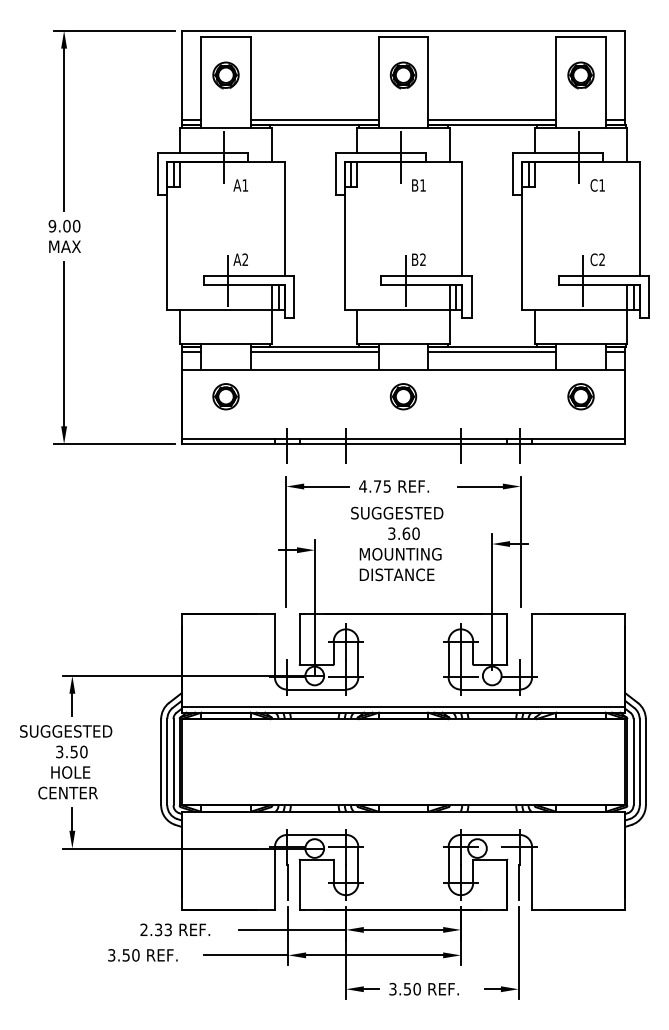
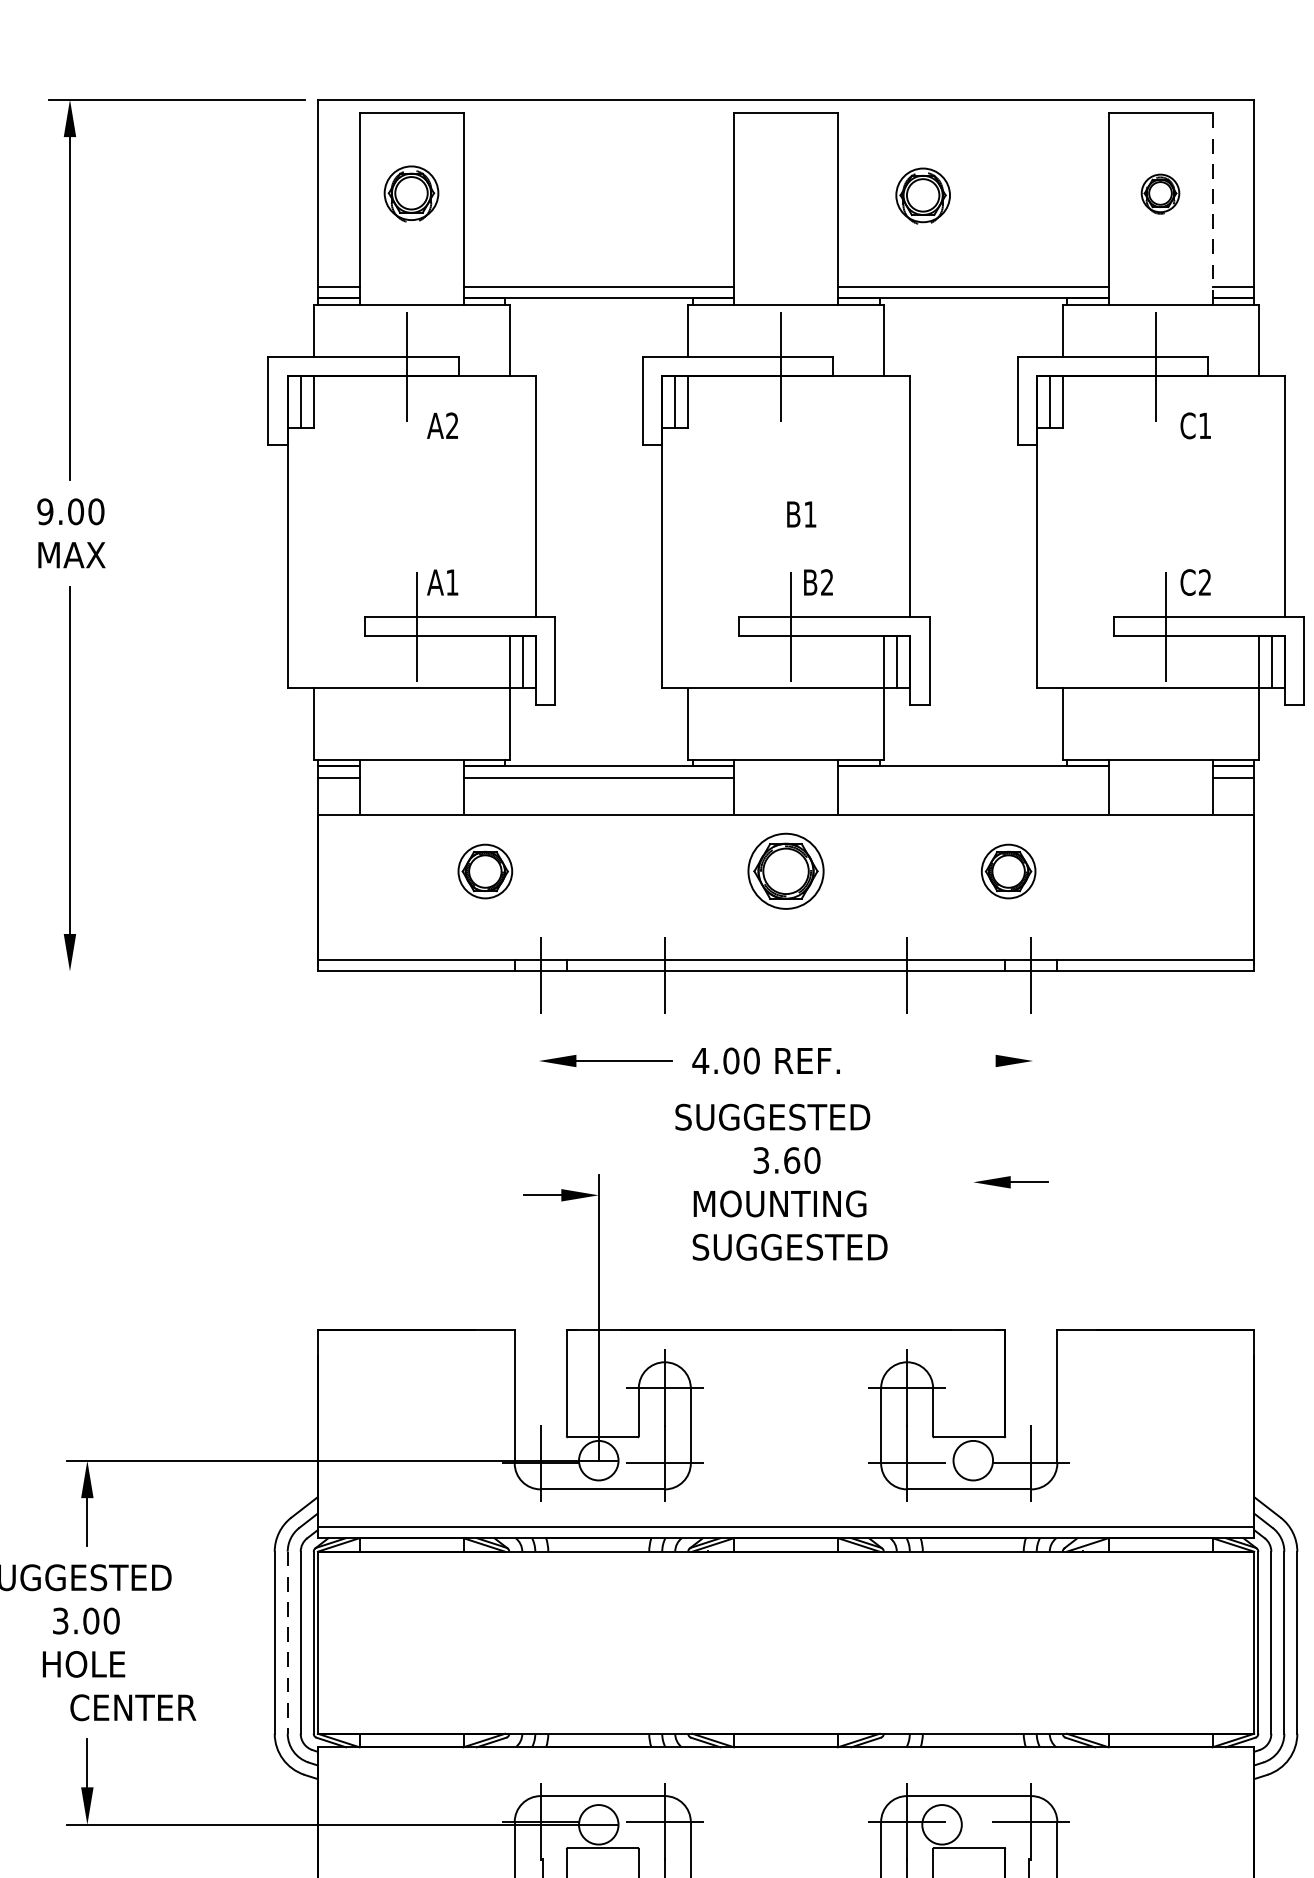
part: (403, 75) -> (923, 195), moved
part: (580, 75) -> (1159, 193), size x0.7
line: (605, 82) -> (1212, 208), solid -> dashed
text: (244, 185) -> (450, 425), A1 -> A2
text: (418, 185) -> (800, 514), moved
text: (244, 259) -> (450, 582), A2 -> A1
line: (492, 352) -> (973, 778), removed
part: (225, 396) -> (484, 871), moved
part: (403, 396) -> (785, 871), size x1.4
part: (580, 396) -> (1007, 871), moved
line: (114, 444) -> (176, 972), removed
text: (382, 486) -> (741, 1060), 4.75 -> 4.00
line: (479, 486) -> (946, 1060), removed
line: (286, 541) -> (539, 1176), removed
line: (520, 541) -> (1032, 1176), removed
text: (405, 574) -> (790, 1246), DISTANCE -> SUGGESTED
line: (492, 601) -> (973, 1303), removed
text: (73, 751) -> (89, 1620), 3.50 -> 3.00
line: (167, 762) -> (288, 1643), solid -> dashed
text: (67, 792) -> (131, 1706), moved

